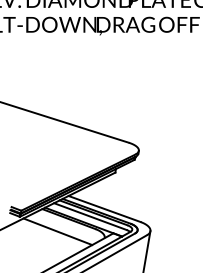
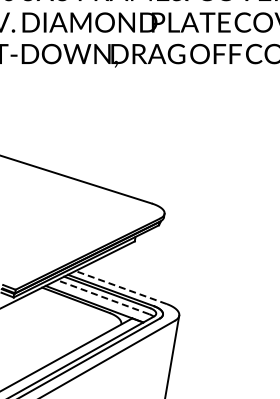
line: (104, 208) -> (121, 287), solid -> dashed
line: (89, 216) -> (102, 297), solid -> dashed
line: (57, 231) -> (61, 316), removed

